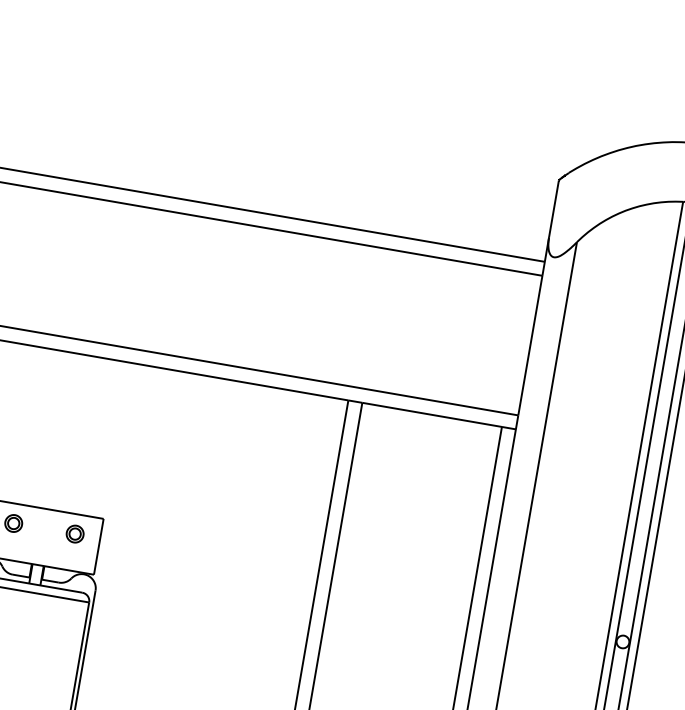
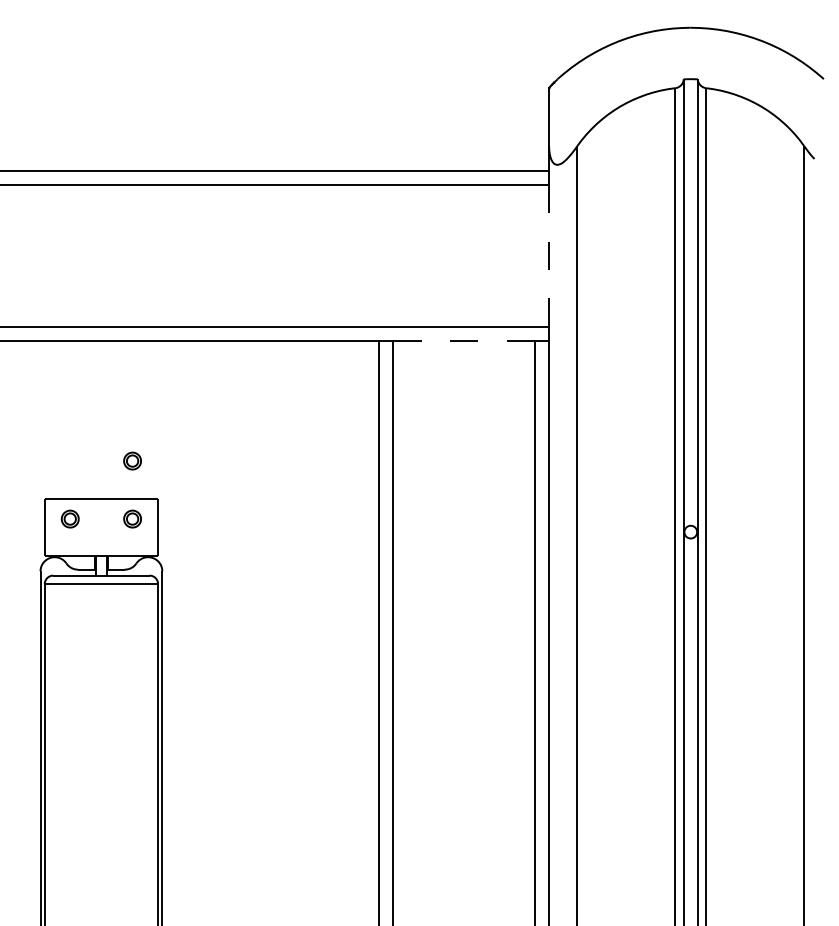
line: (530, 345) -> (549, 255), solid -> dashed
line: (432, 414) -> (464, 340), solid -> dashed
part: (85, 476) -> (132, 460), added

